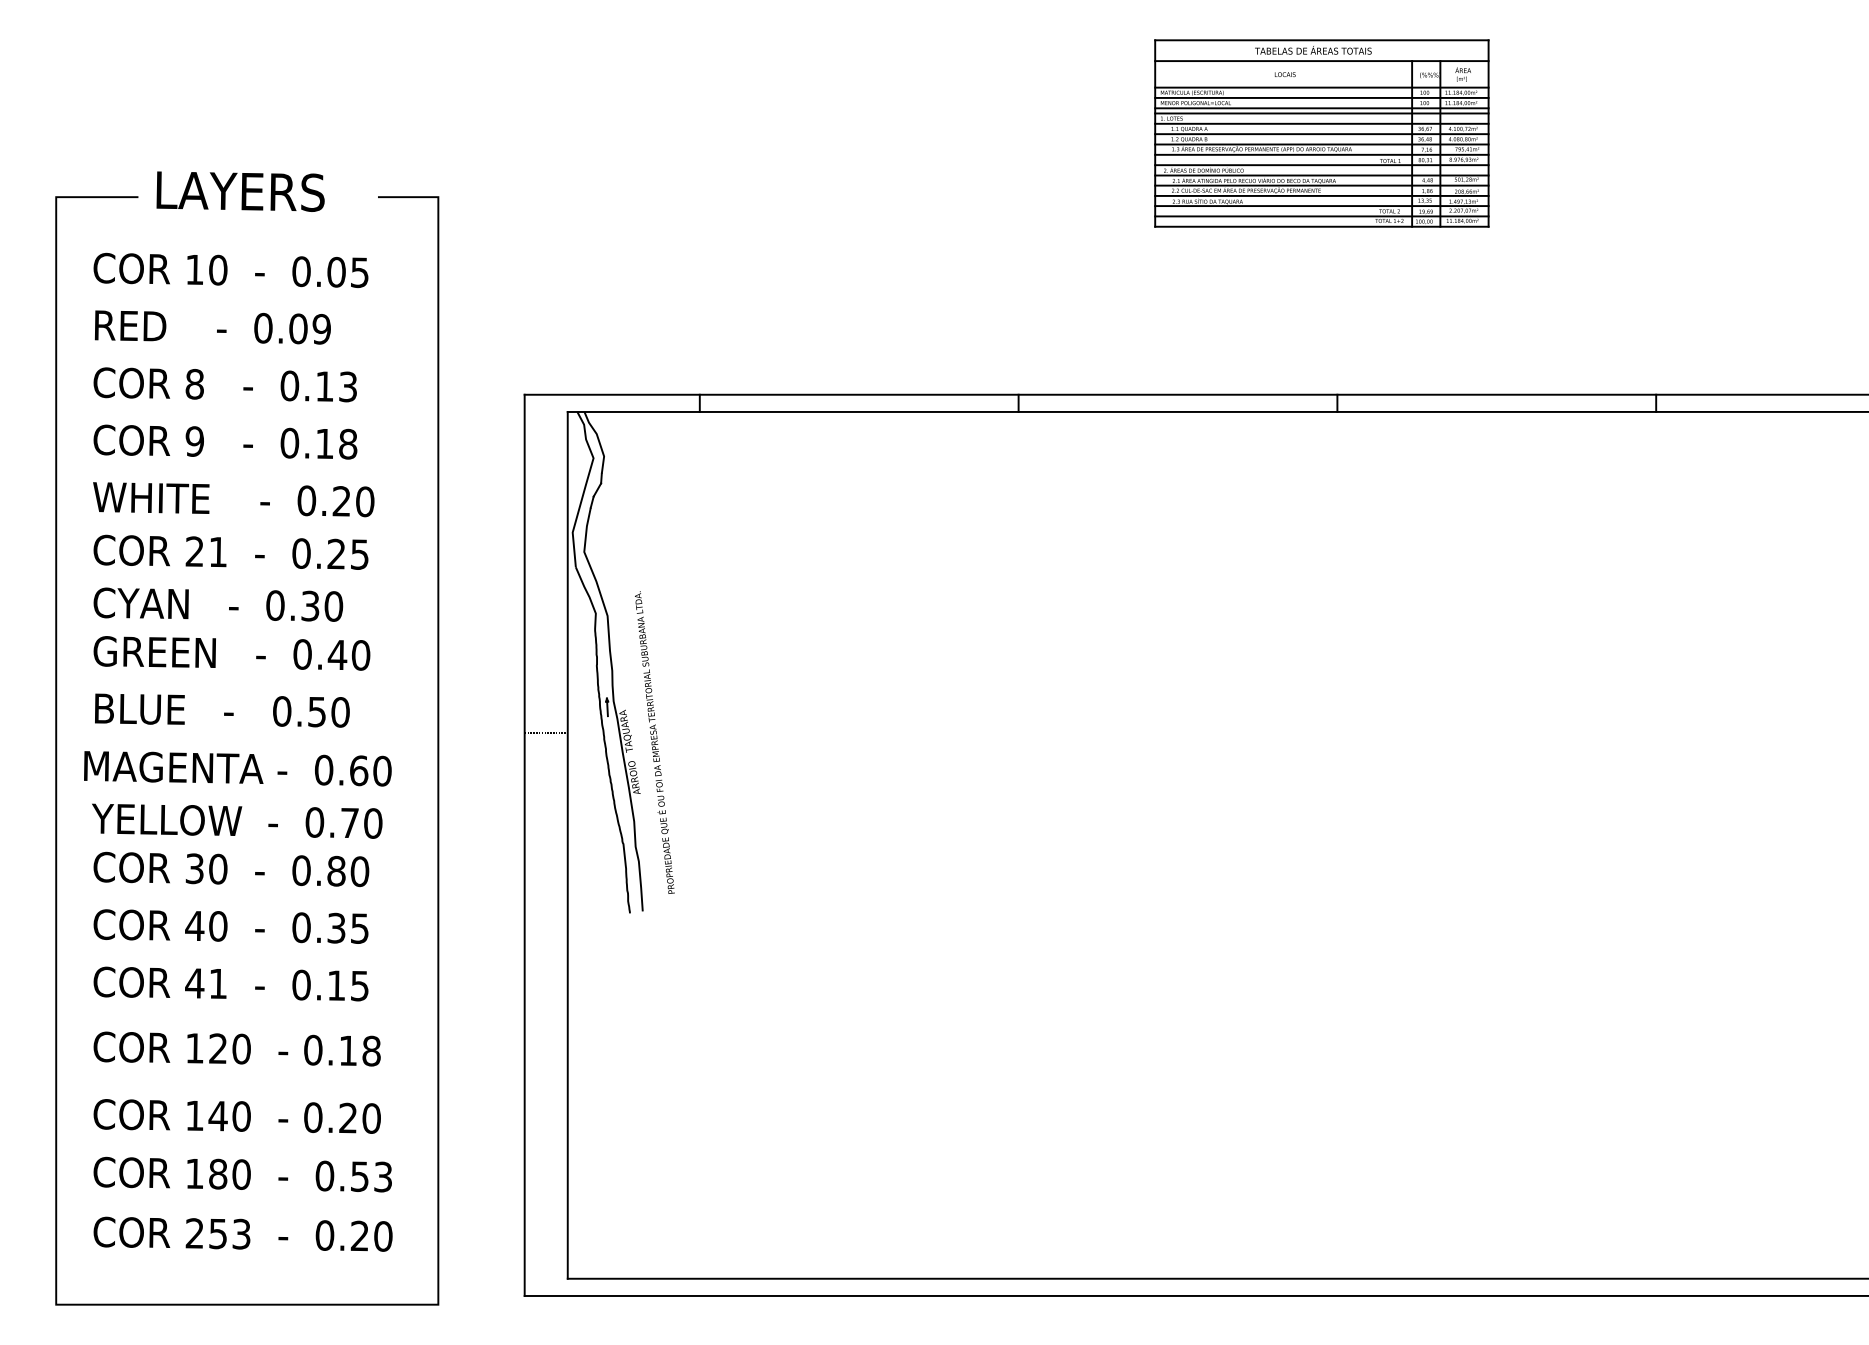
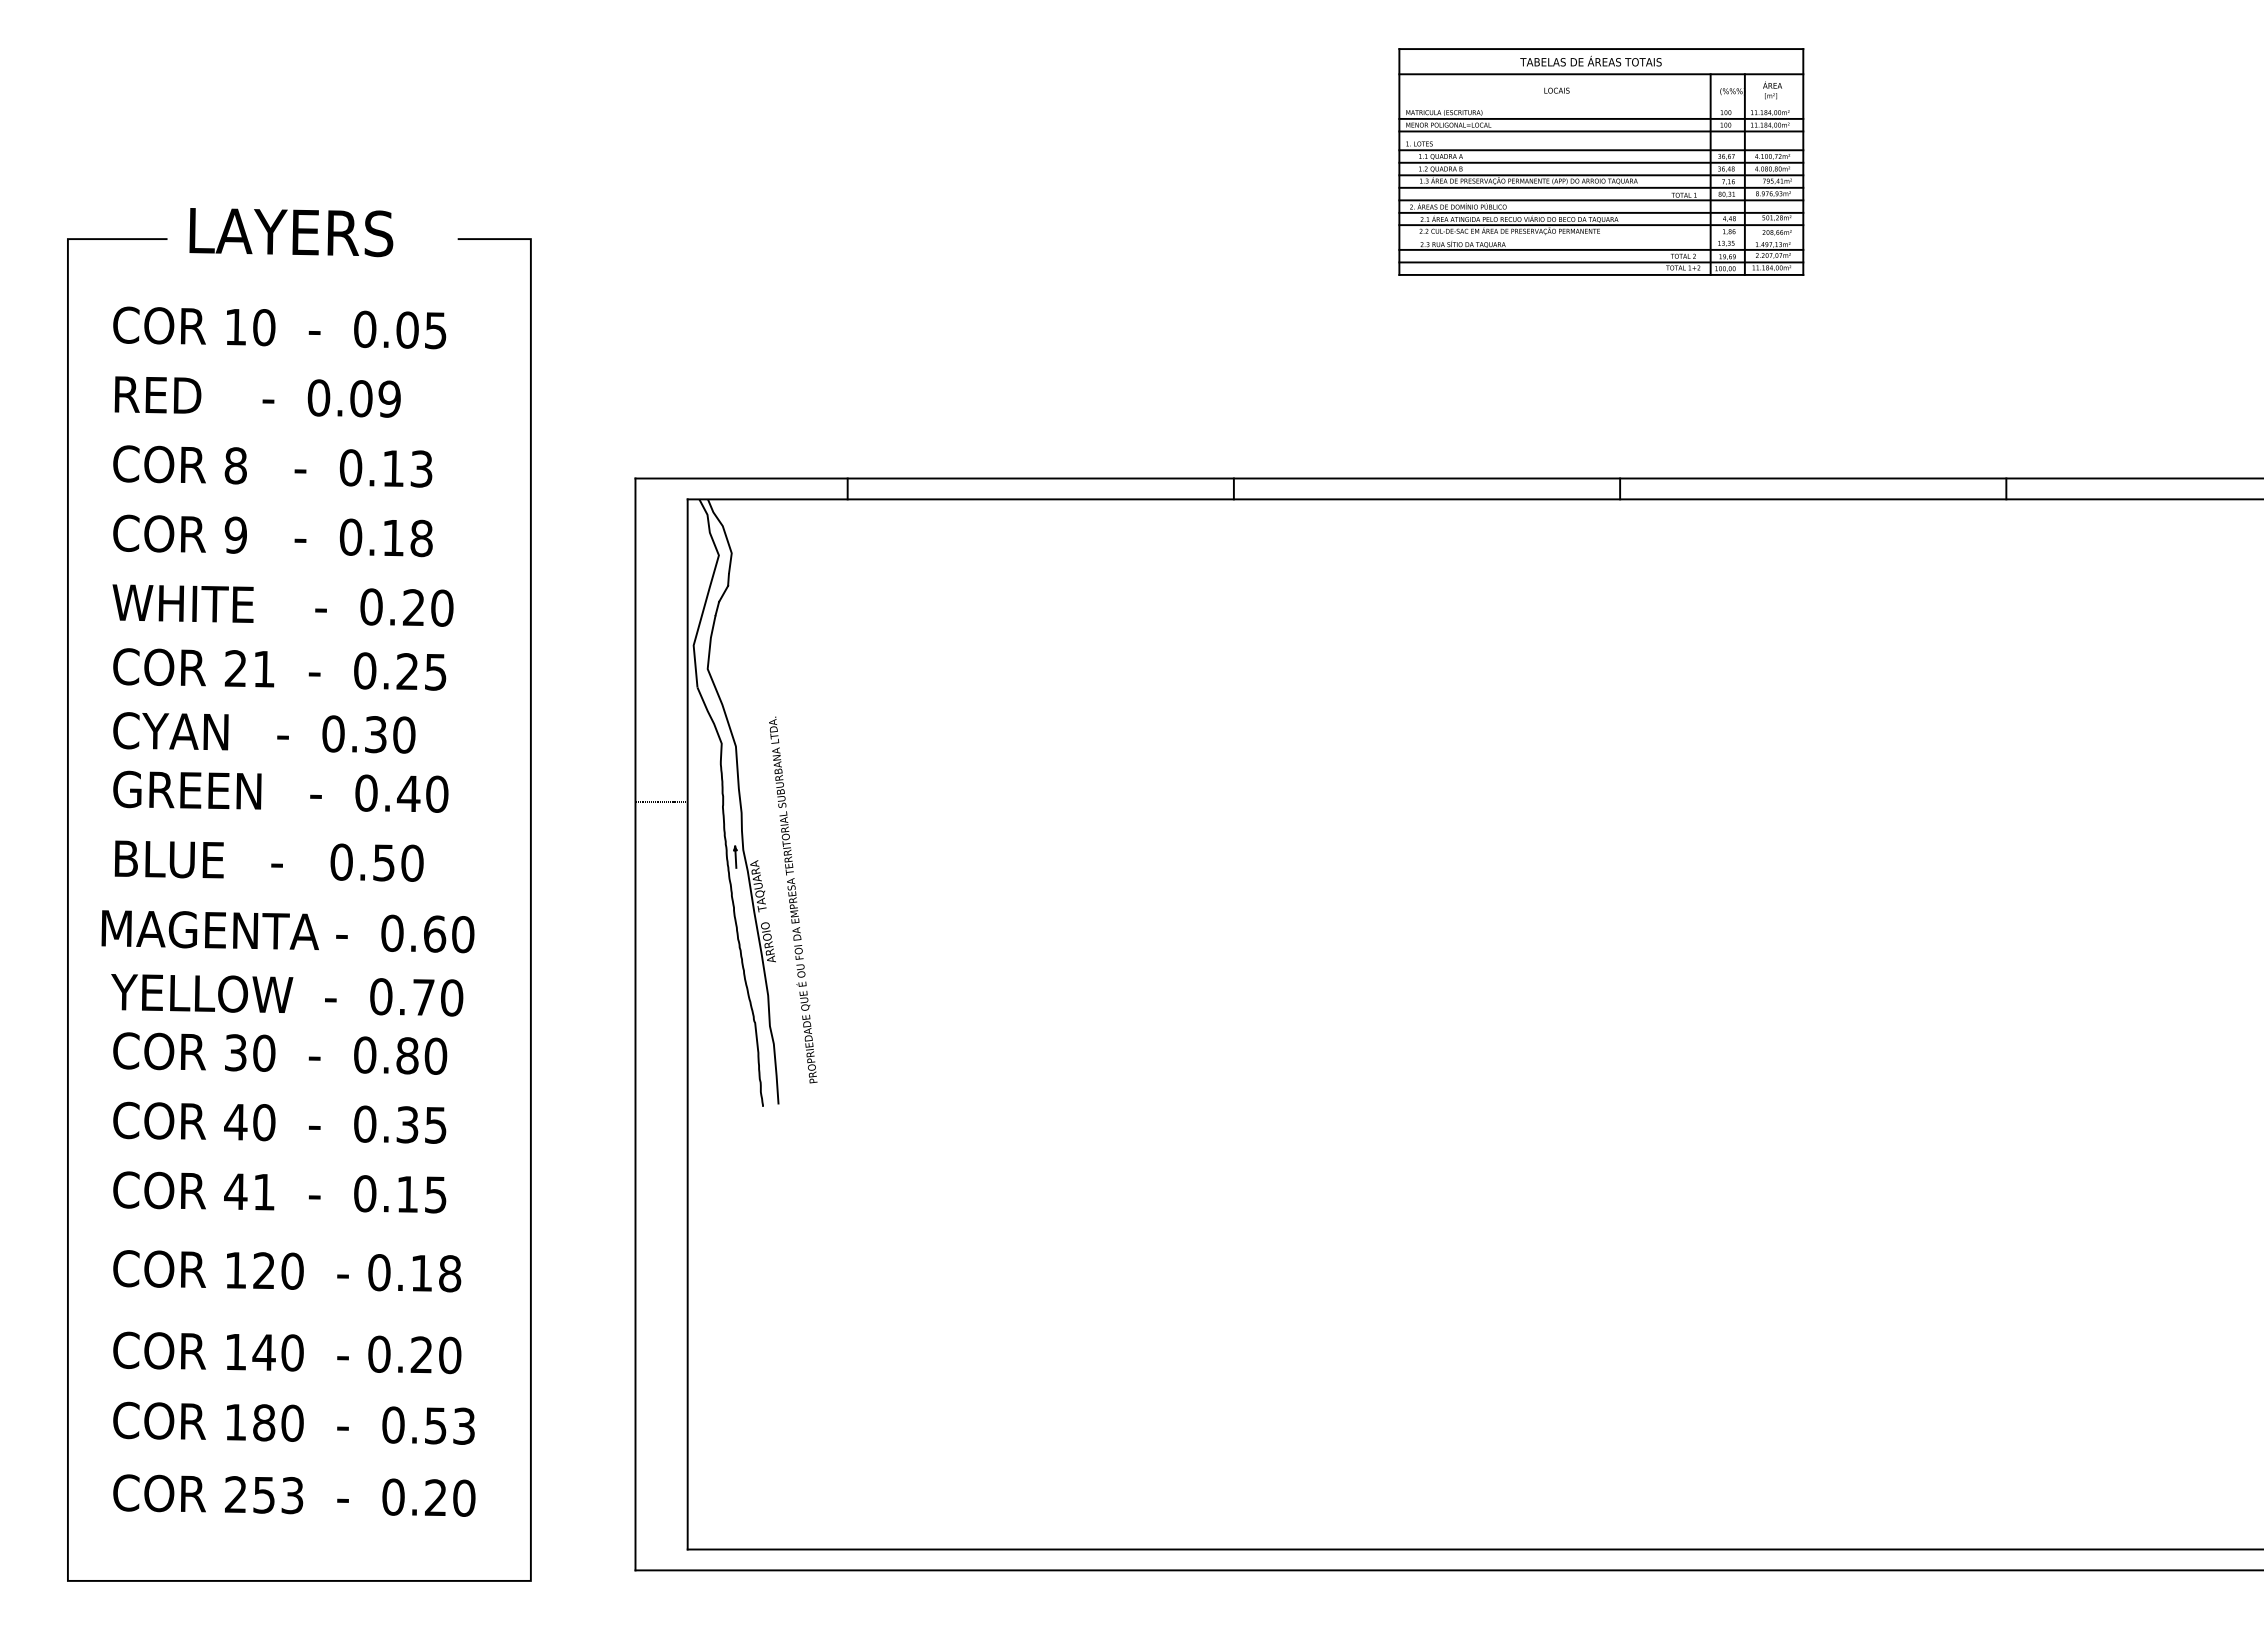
line: (1322, 87) -> (1601, 106), removed
line: (1322, 113) -> (1601, 137), removed
line: (1322, 195) -> (1601, 237), removed
line: (546, 732) -> (661, 801), moved

